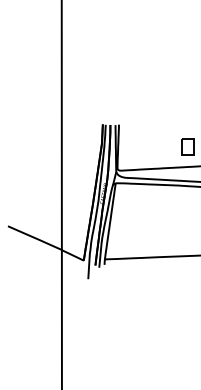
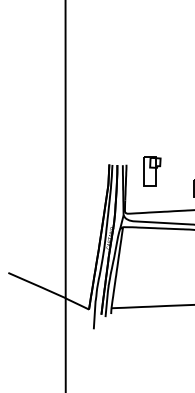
part: (142, 131) -> (151, 172), added

